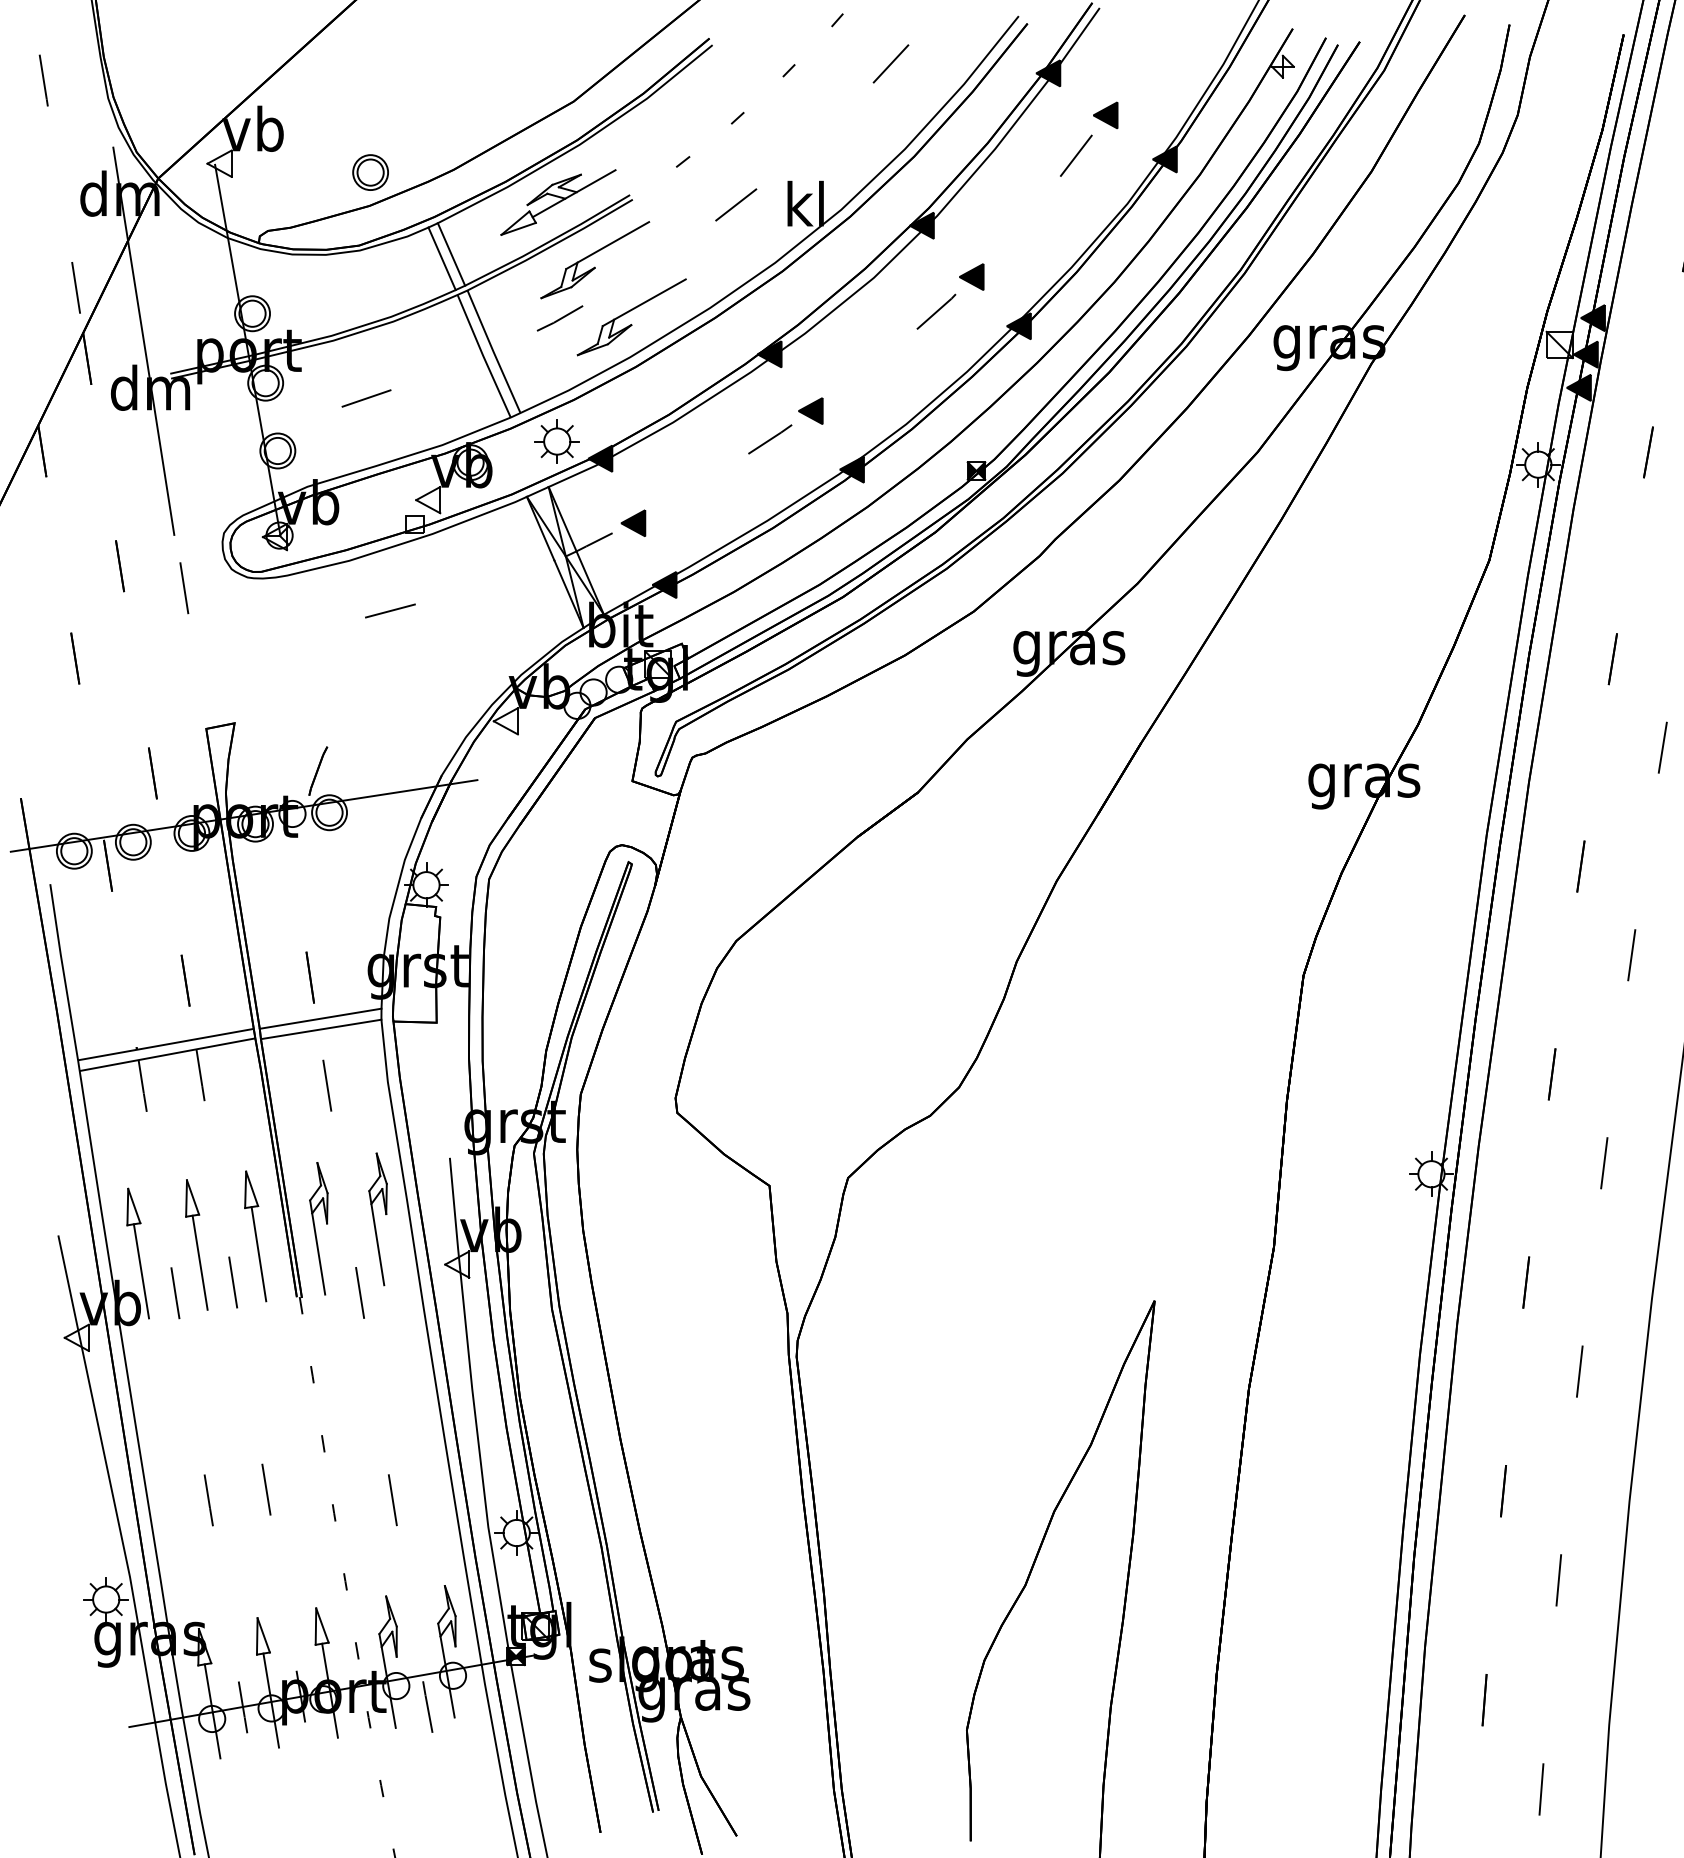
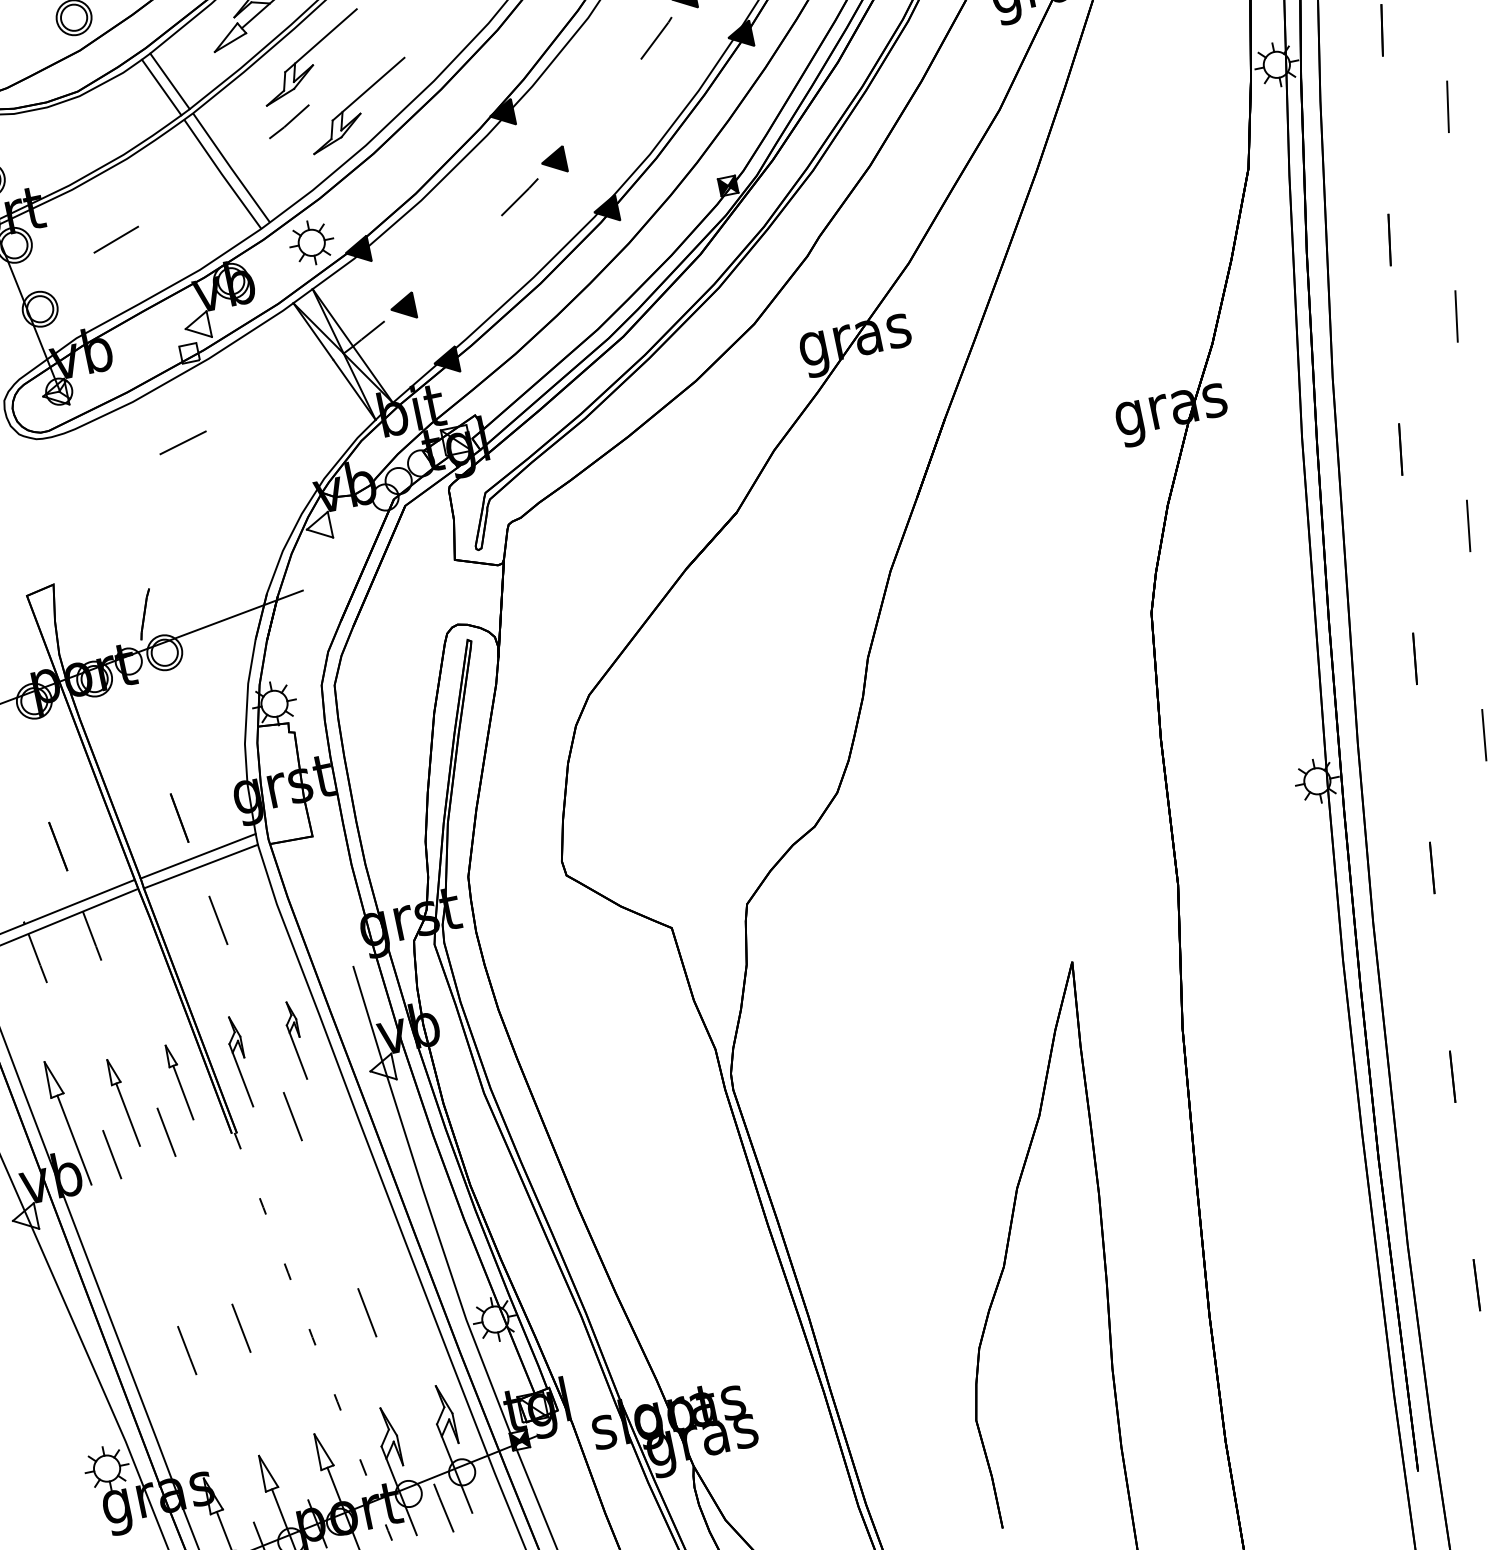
part: (377, 1219) -> (294, 1041), size x0.6
part: (318, 1228) -> (238, 1062), size x0.7
part: (255, 1236) -> (178, 1082), size x0.6
part: (196, 1244) -> (122, 1102), size x0.7

